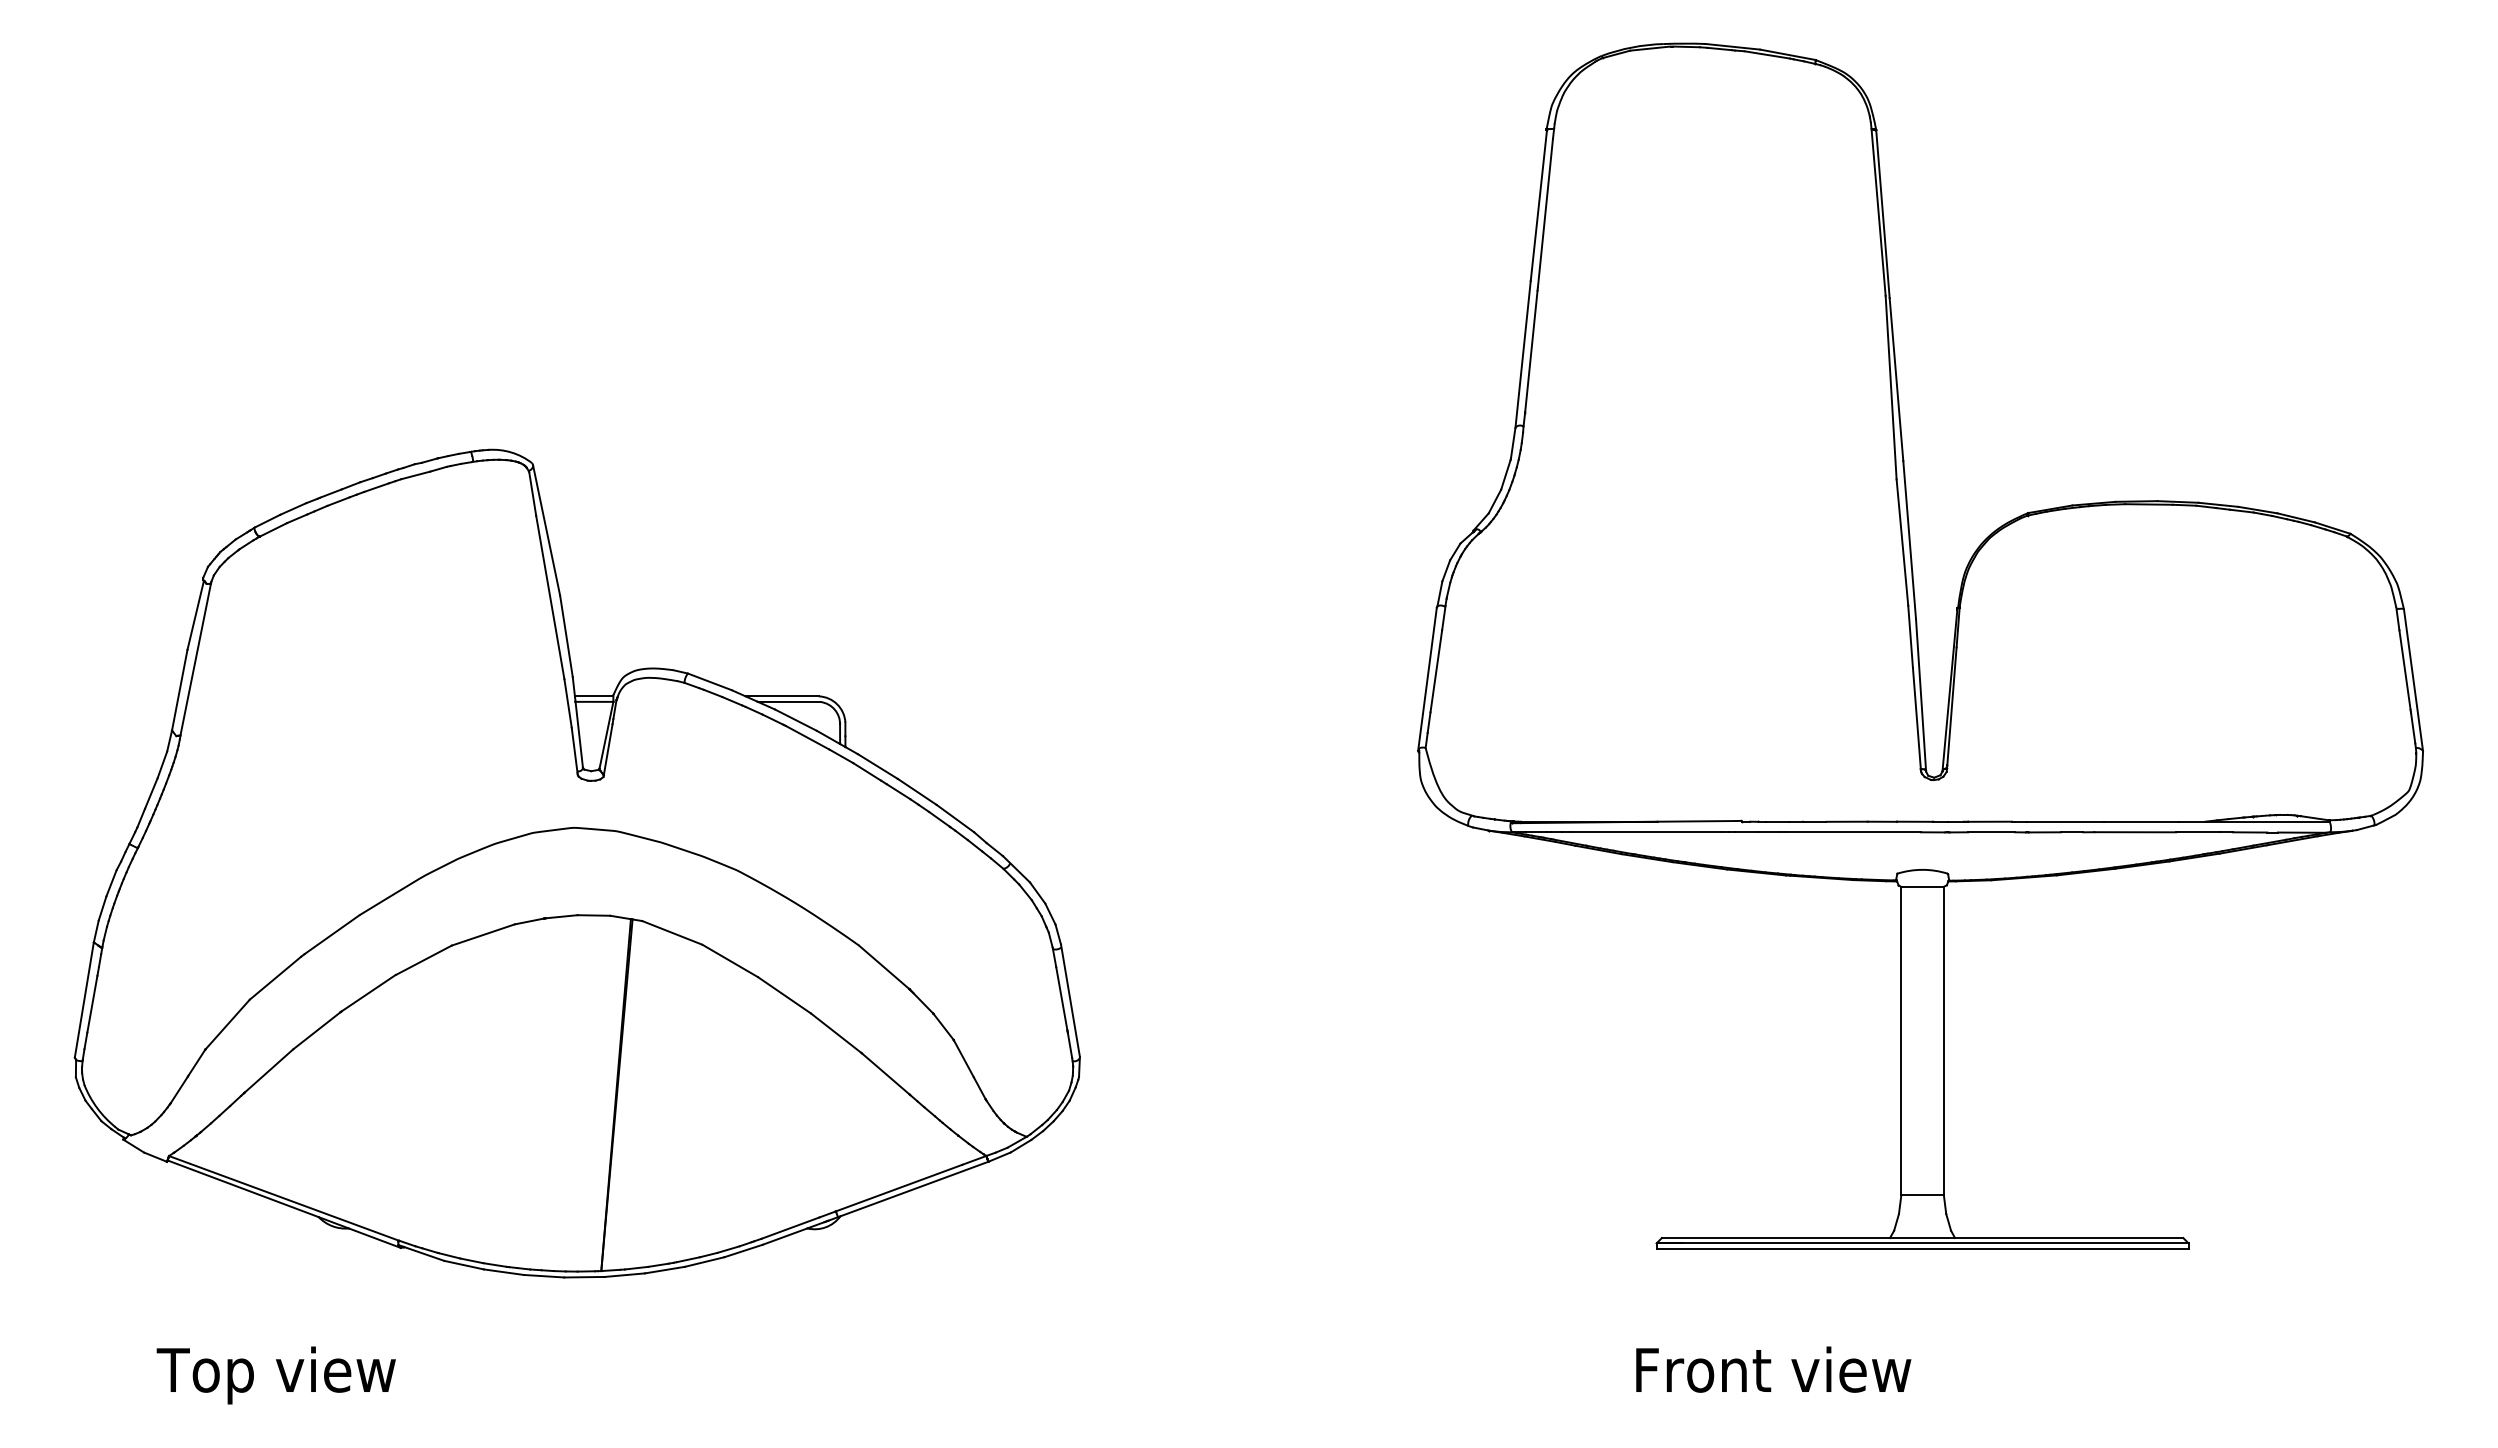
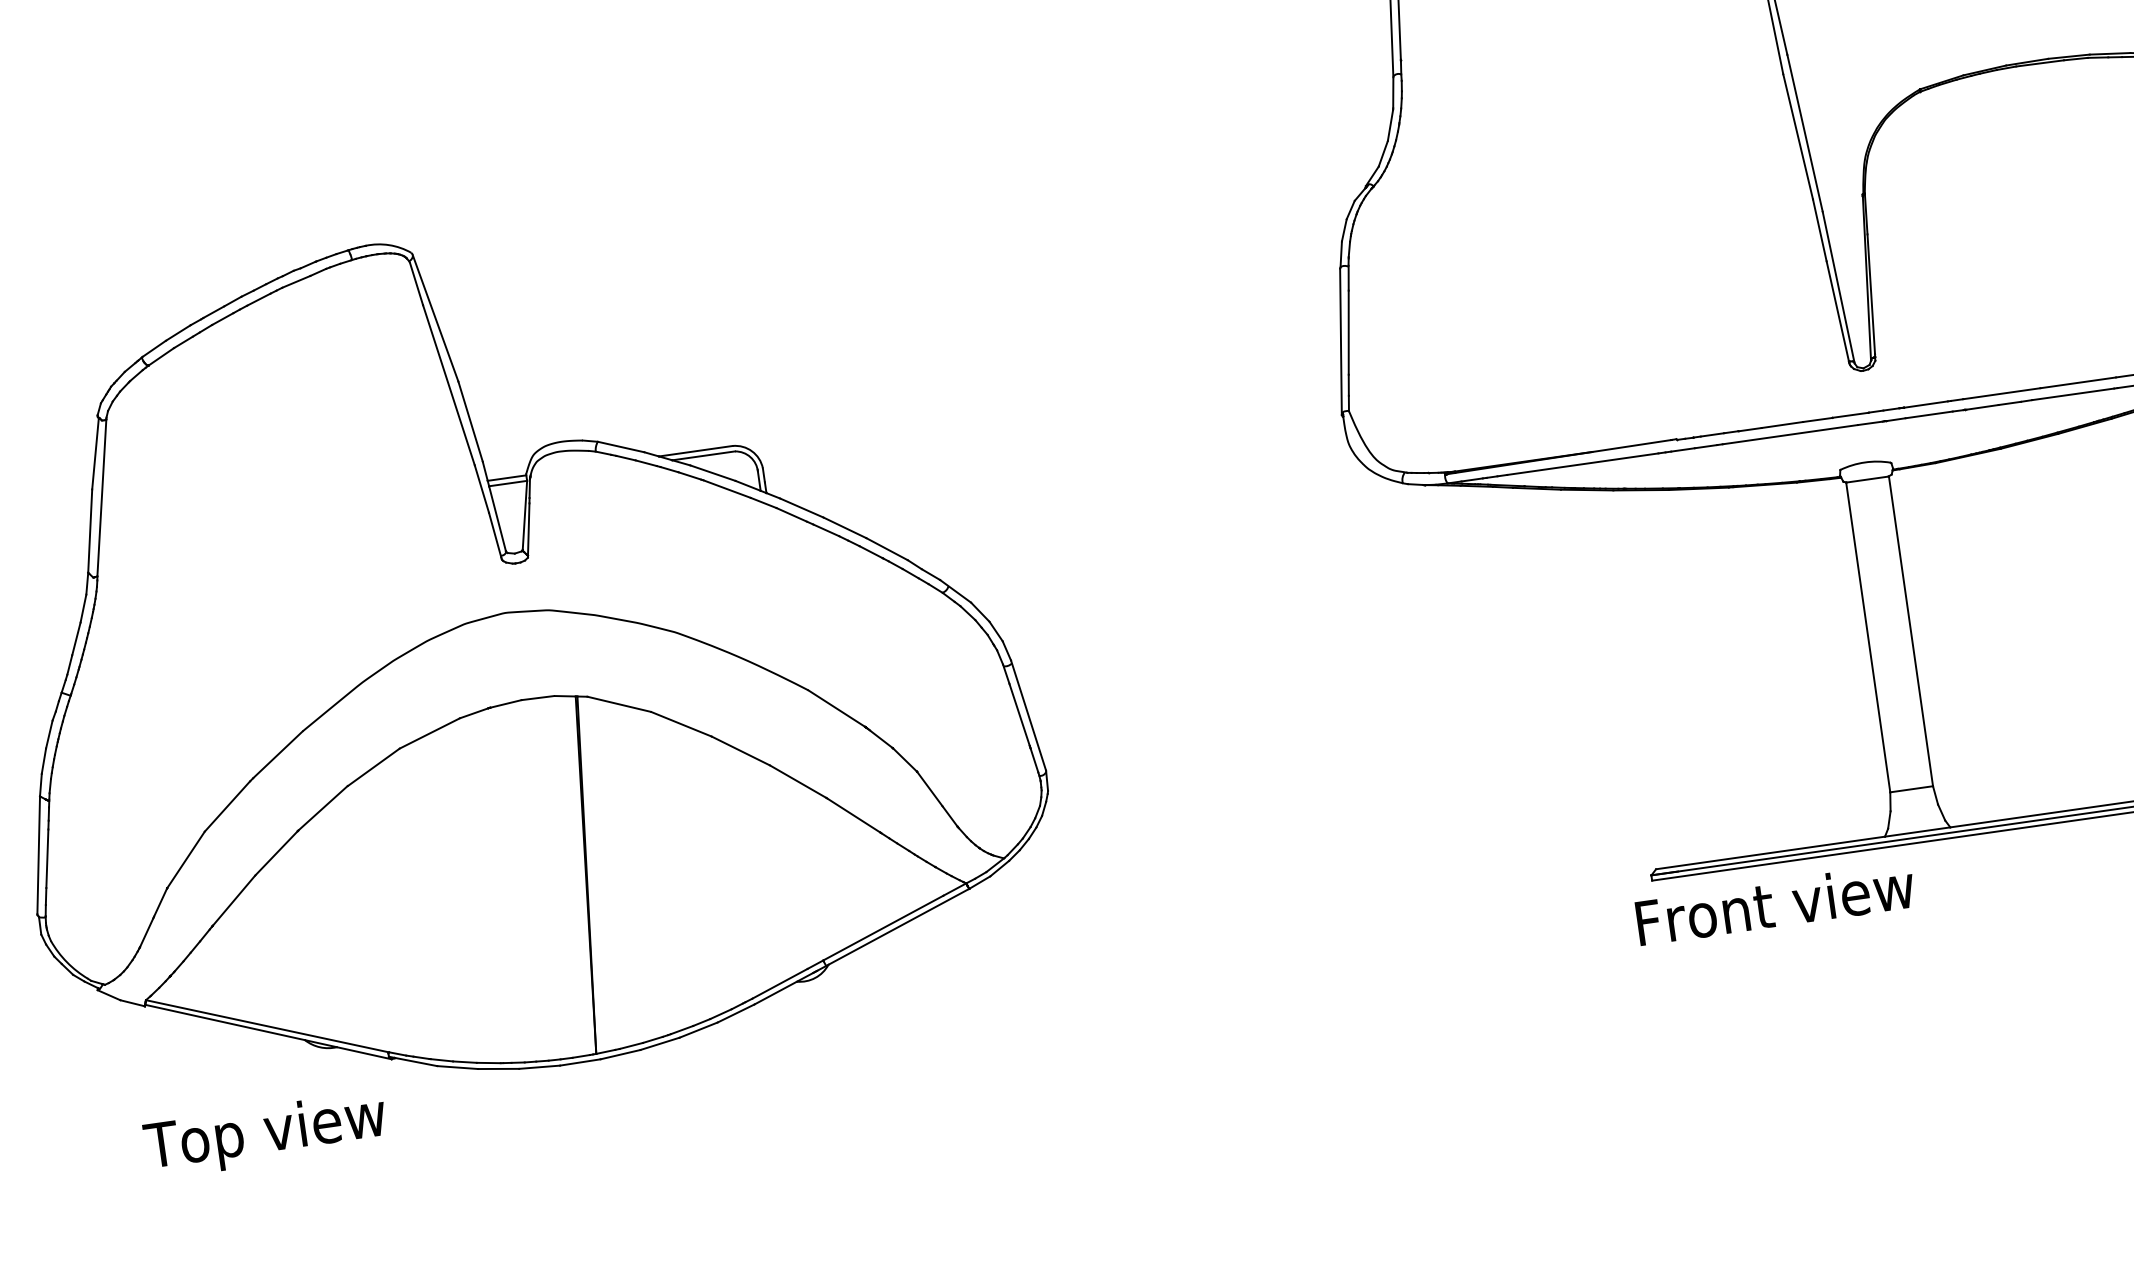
text: (1773, 1369) -> (1775, 903), moved
text: (275, 1375) -> (265, 1135), moved

